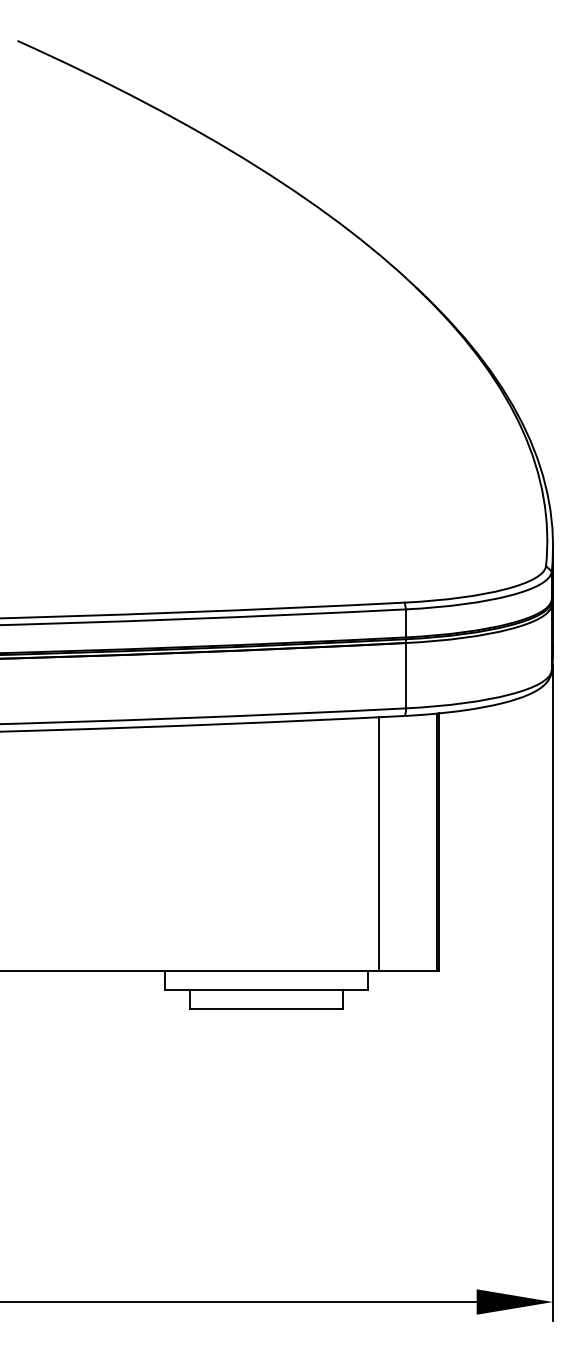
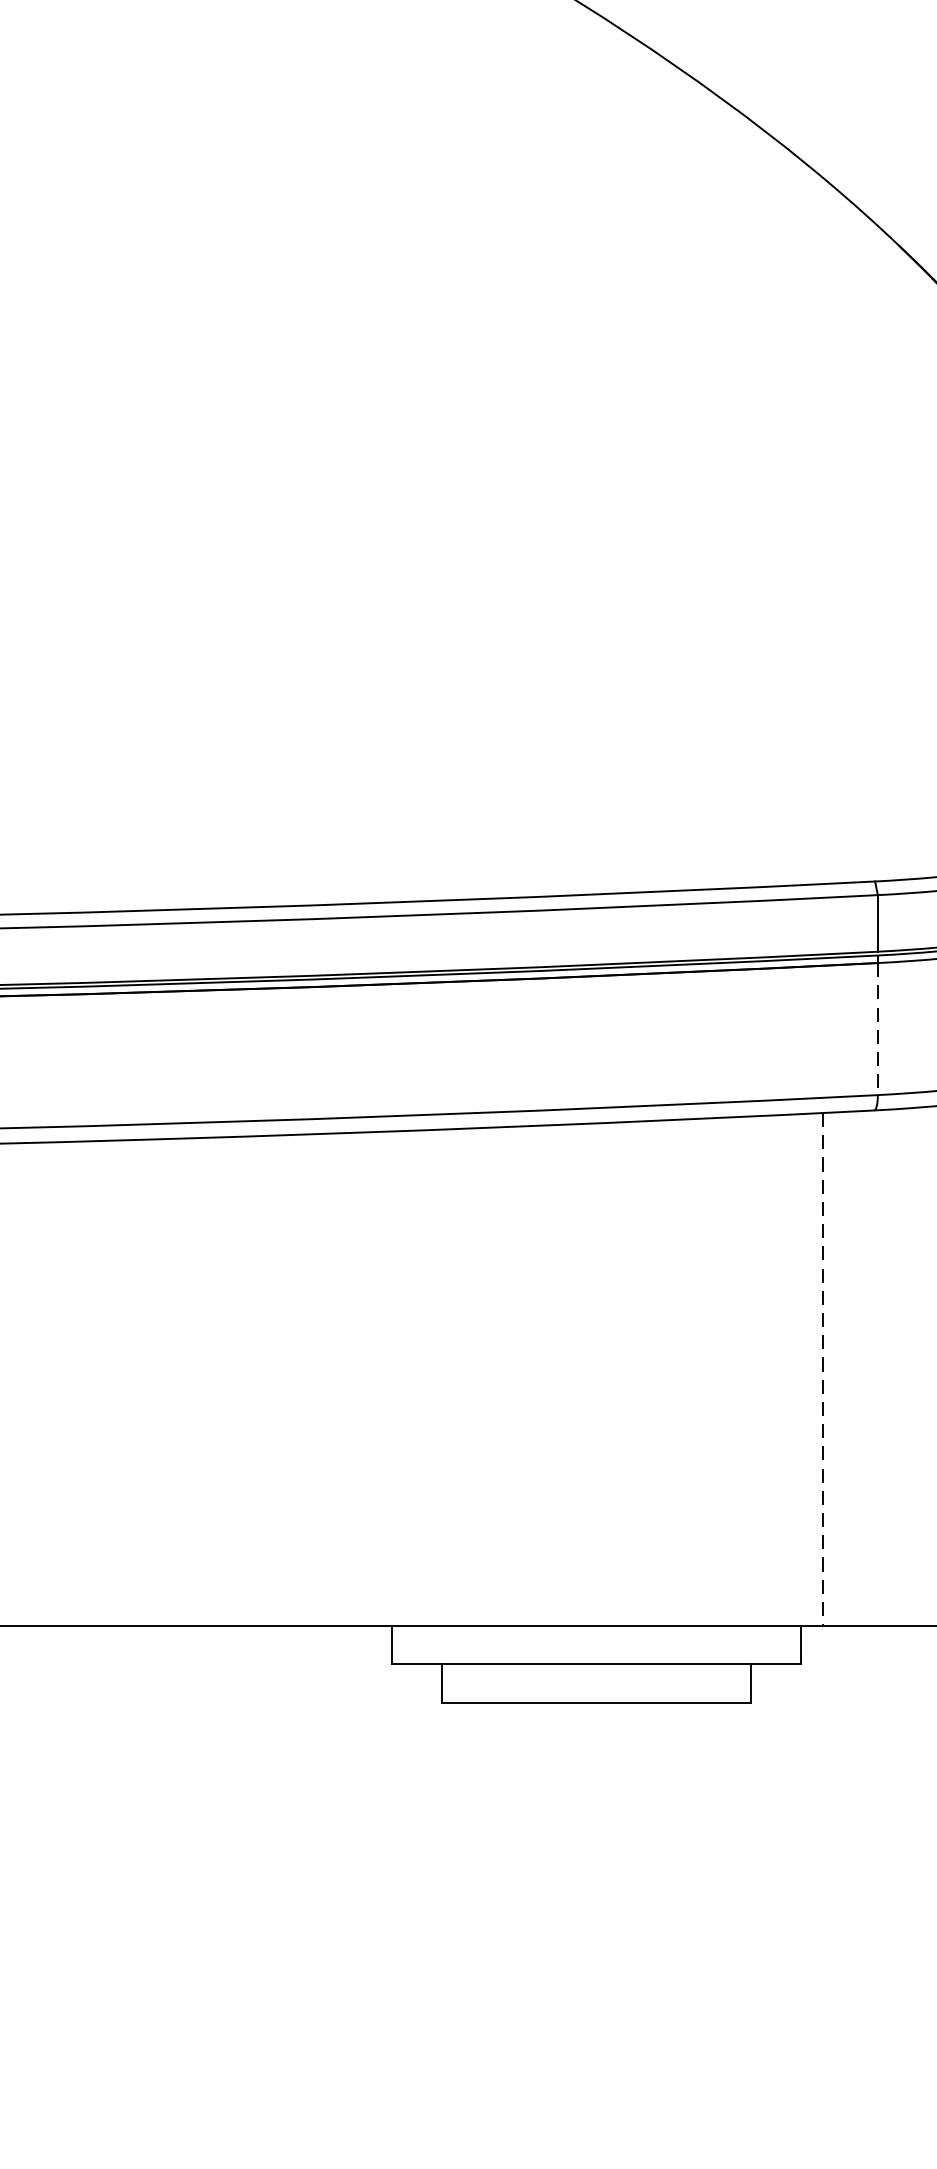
line: (406, 675) -> (878, 1028), solid -> dashed
line: (378, 844) -> (822, 1370), solid -> dashed

